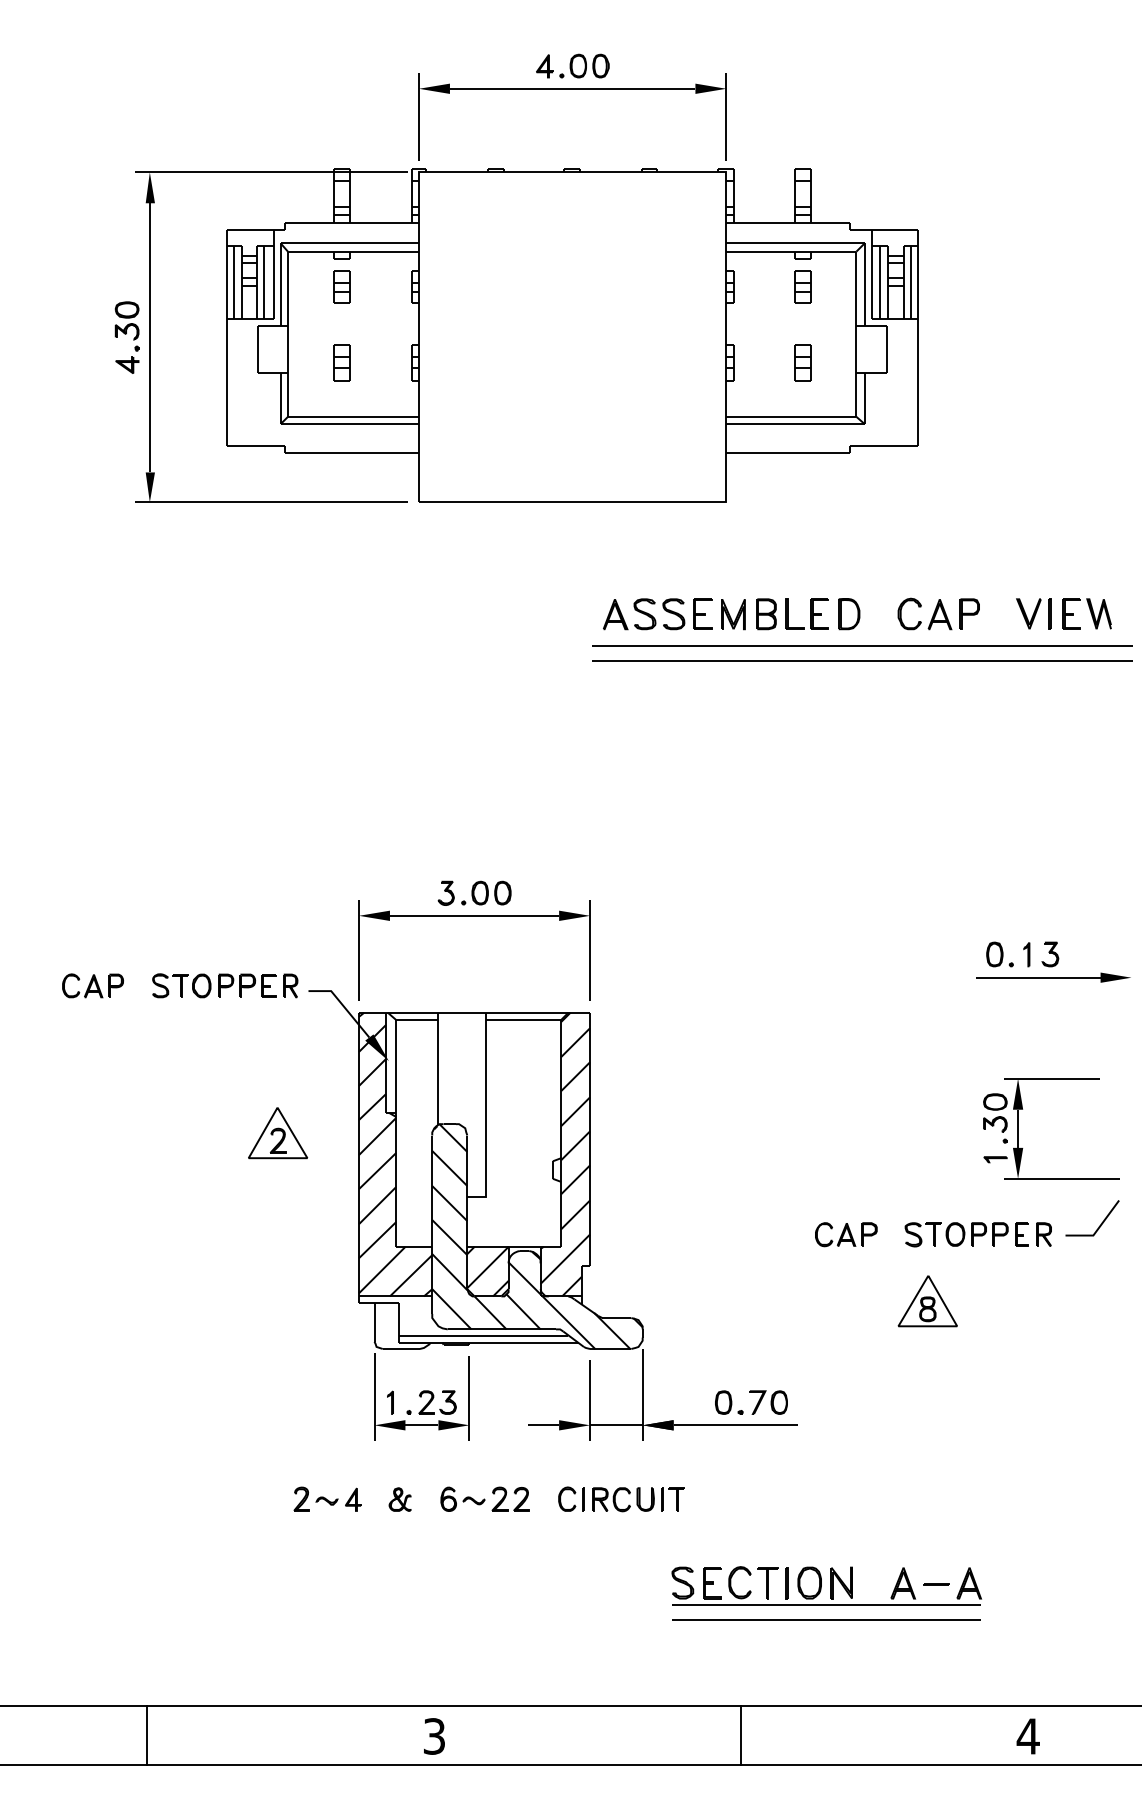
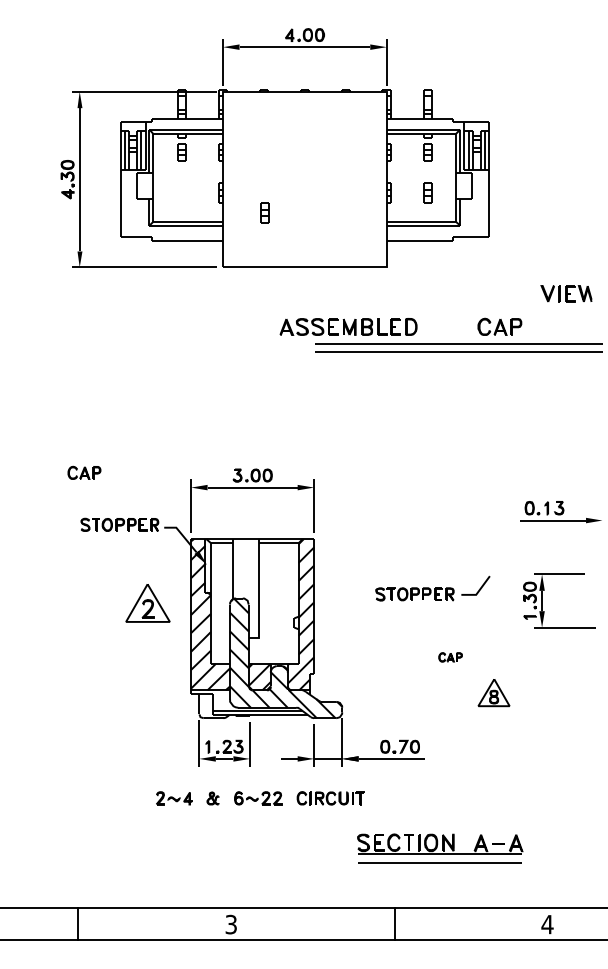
part: (340, 361) -> (264, 212), moved
part: (731, 613) -> (348, 326), moved
part: (1063, 613) -> (566, 293), moved
part: (93, 985) -> (84, 472), moved
part: (277, 1133) -> (147, 603), size x1.4
part: (1011, 1223) -> (432, 588), moved
part: (846, 1234) -> (450, 657), size x0.7

